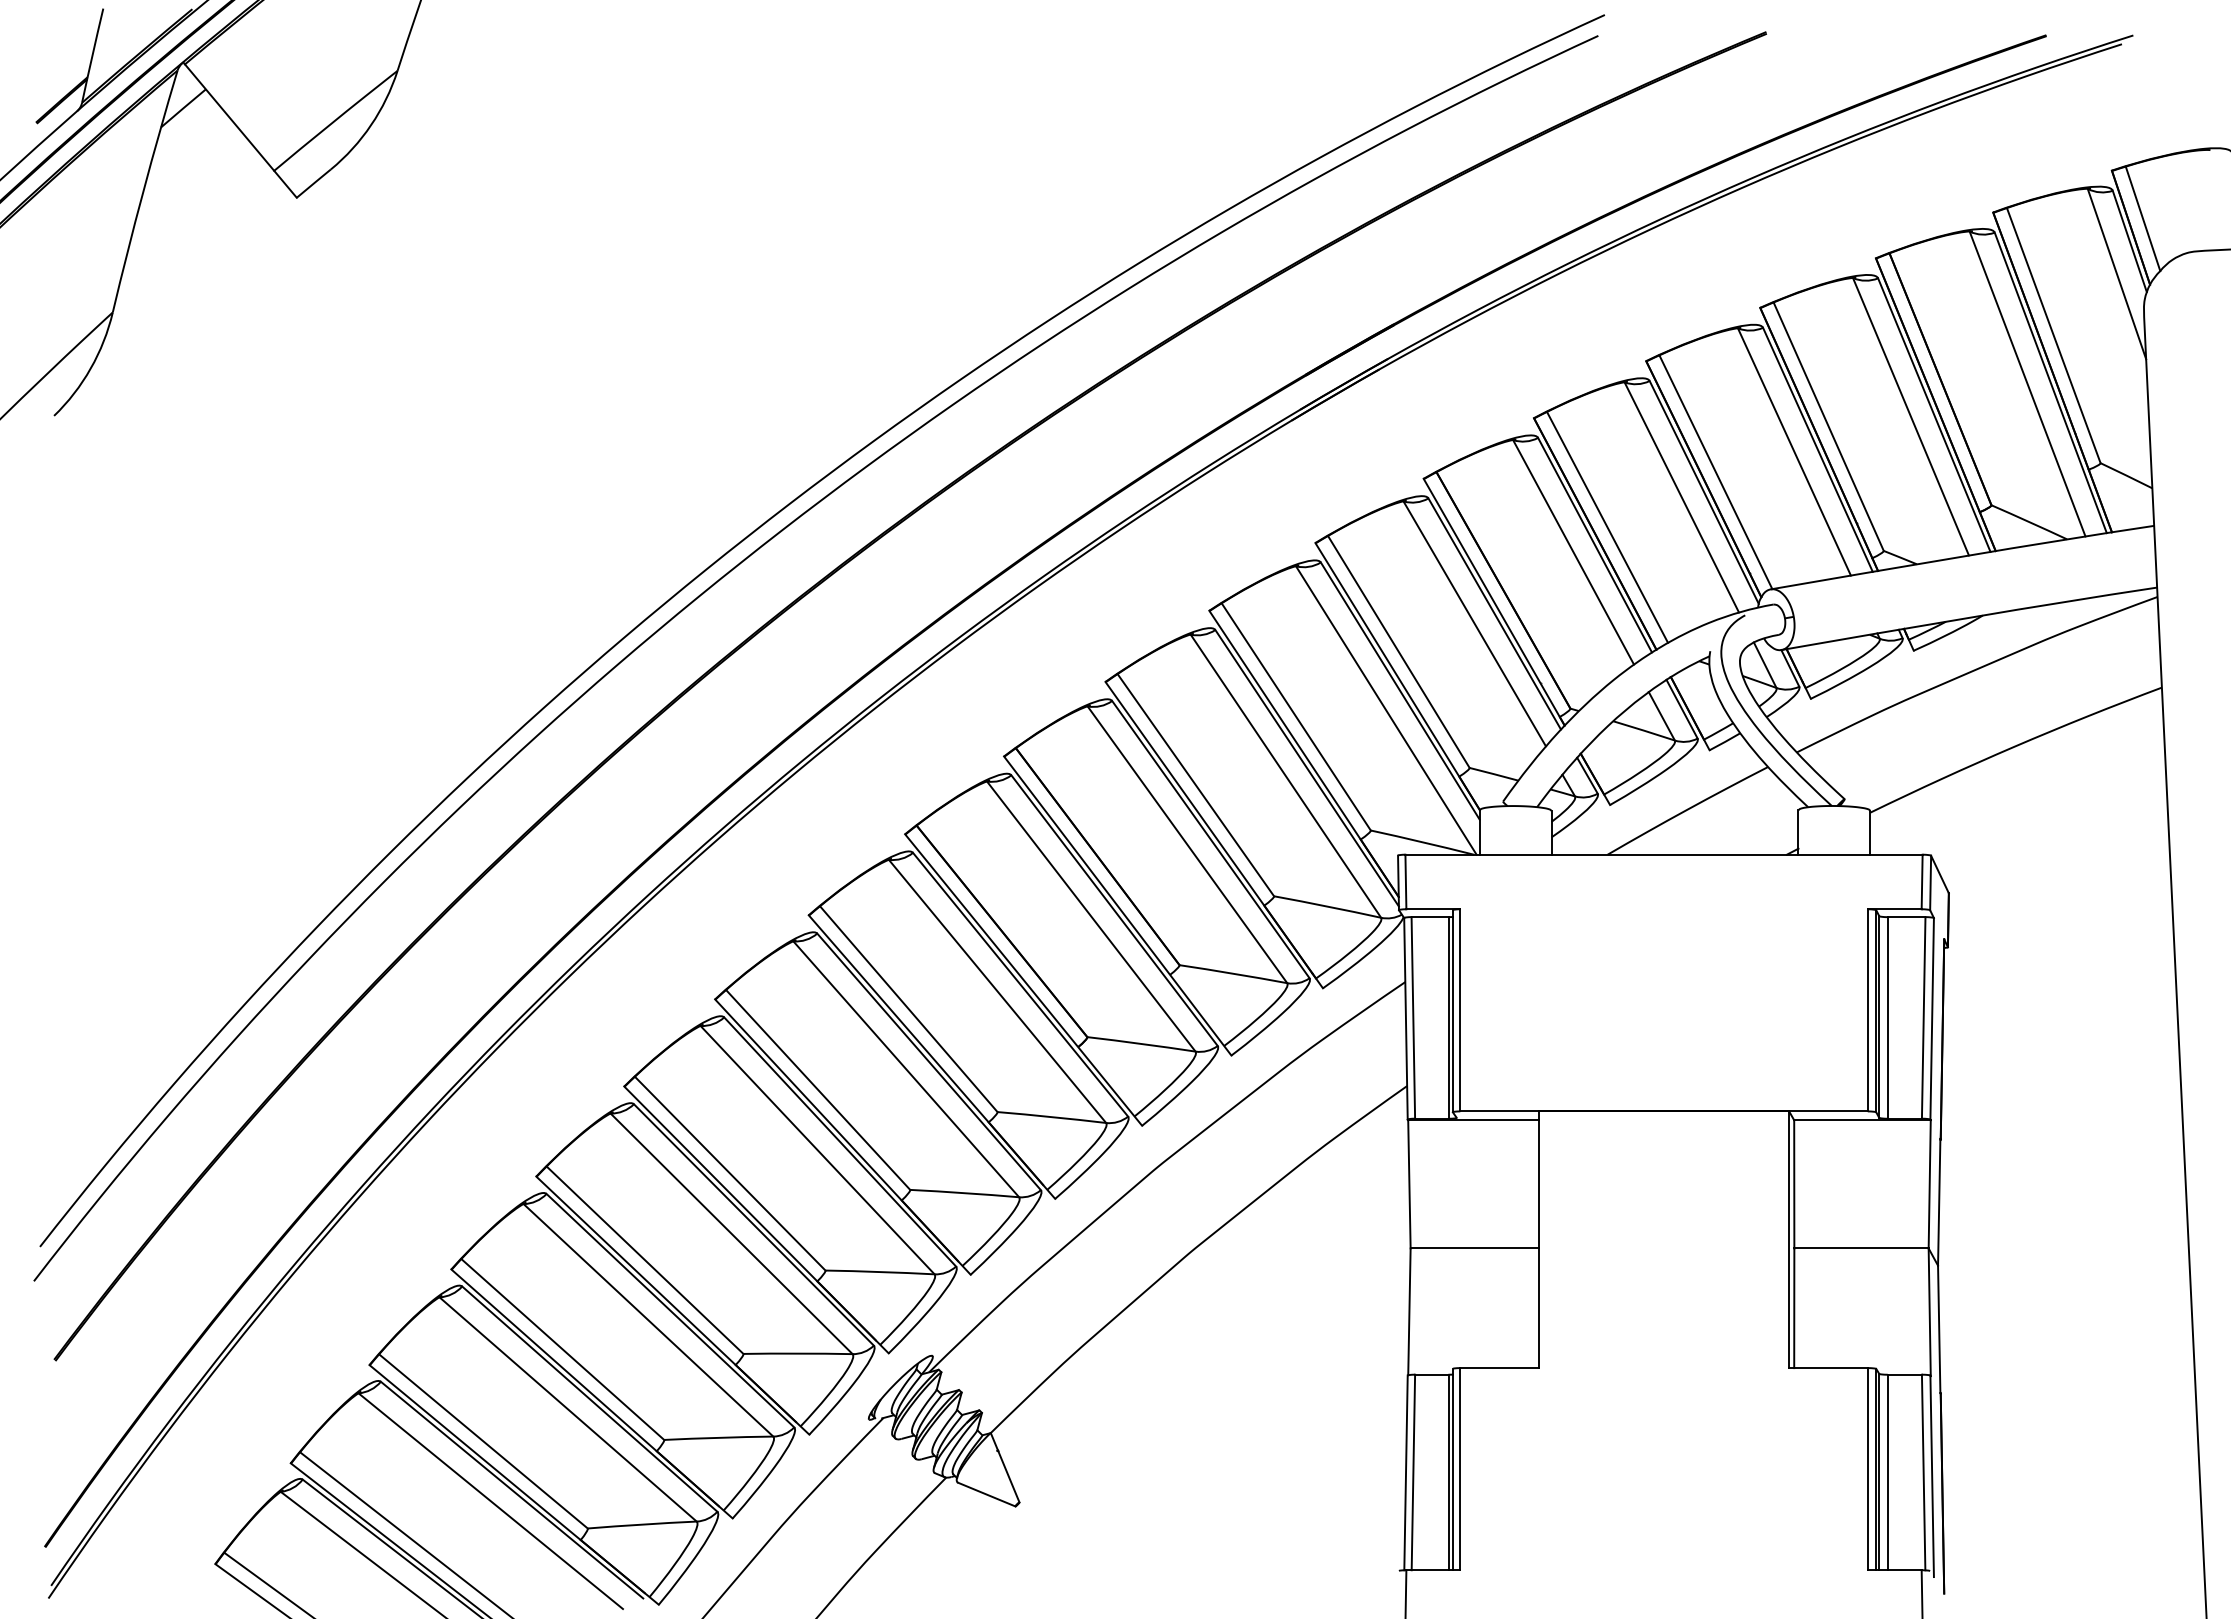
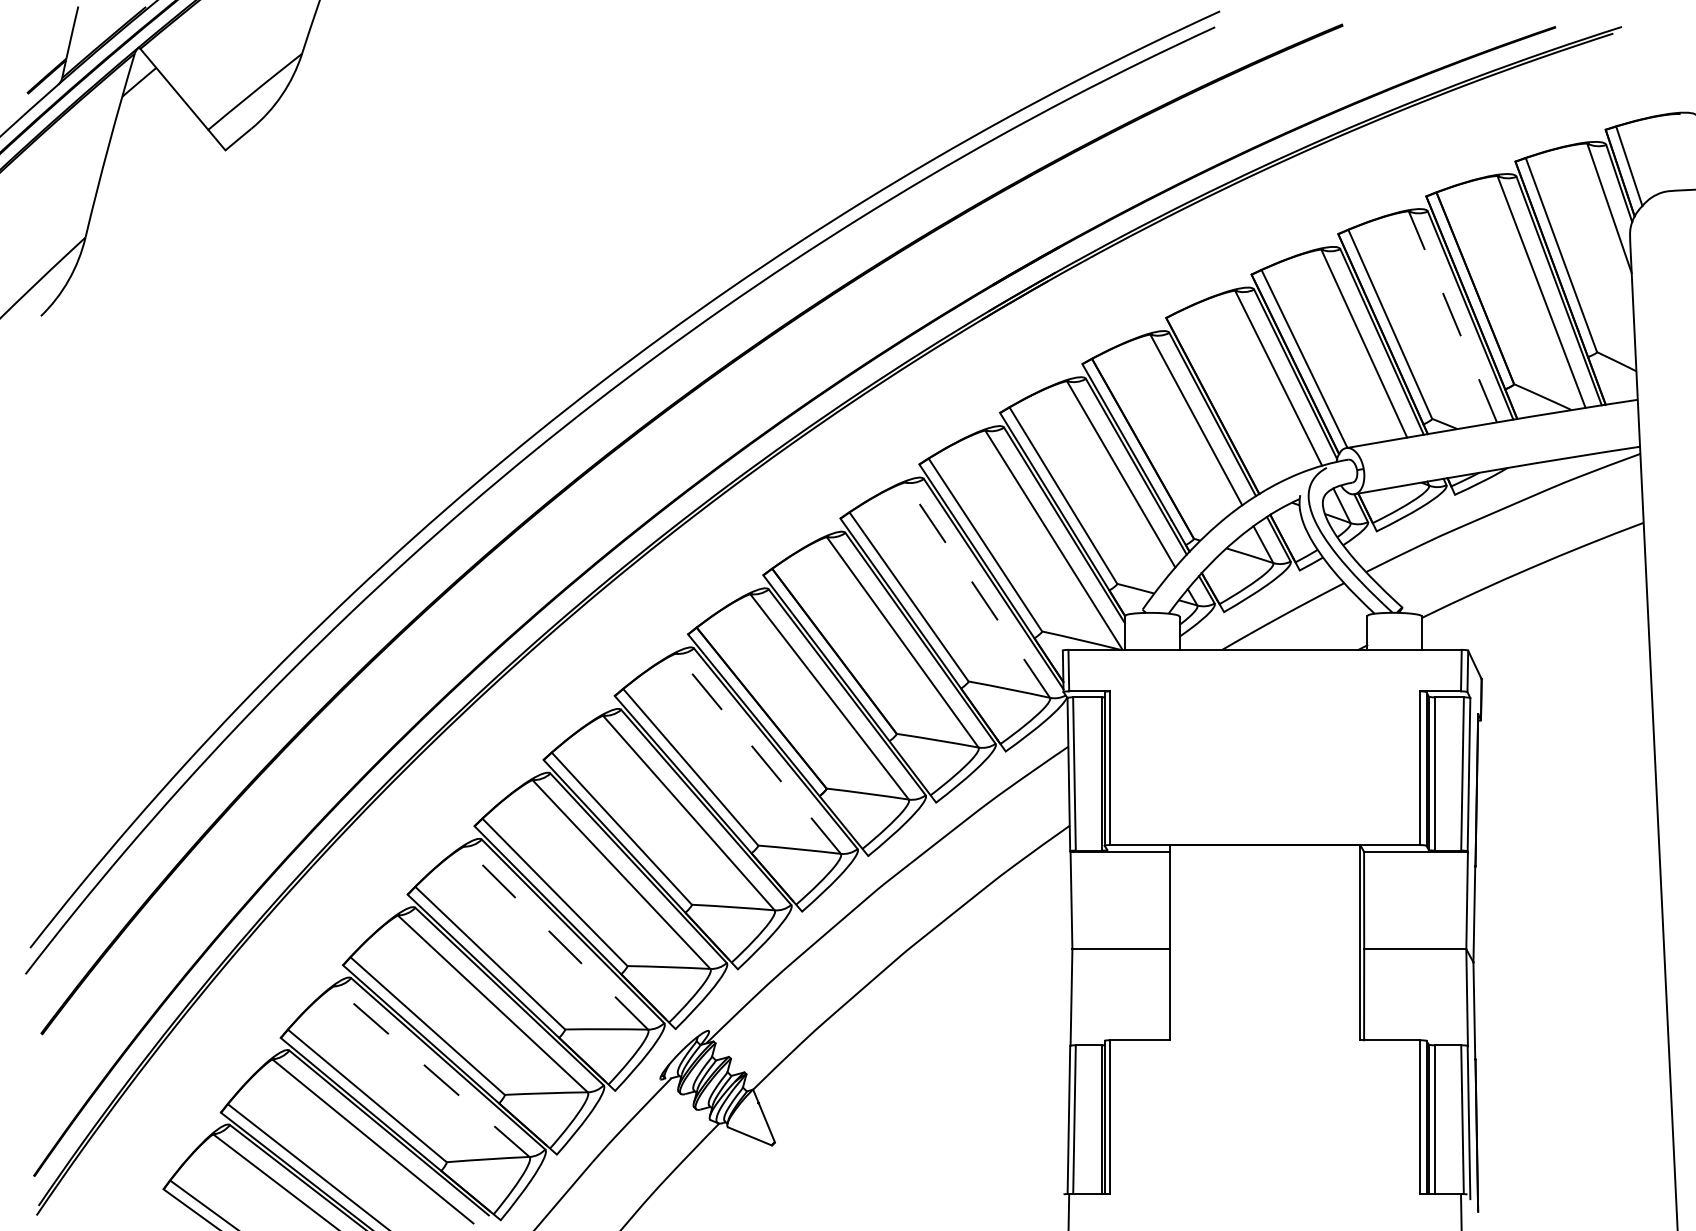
line: (1910, 416) -> (1452, 316), solid -> dashed
line: (1607, 526) -> (1222, 400), removed
line: (1285, 776) -> (977, 590), solid -> dashed
line: (997, 991) -> (758, 753), solid -> dashed
line: (731, 1233) -> (556, 937), solid -> dashed
line: (568, 1409) -> (432, 1071), solid -> dashed

